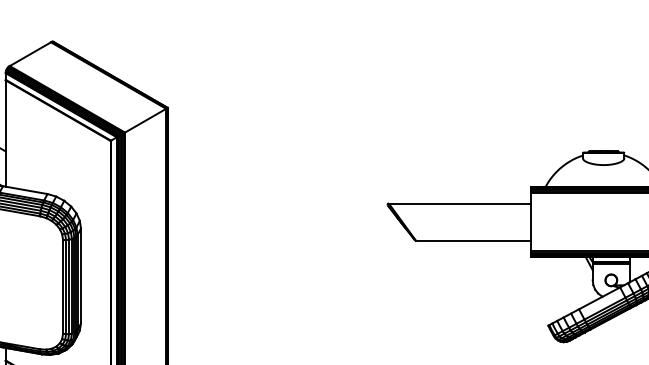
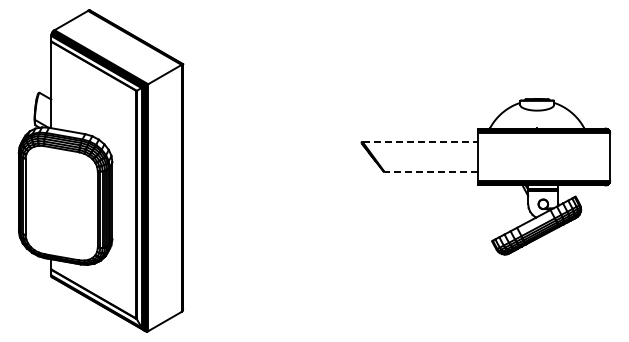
line: (460, 203) -> (420, 141), solid -> dashed
line: (473, 241) -> (431, 172), solid -> dashed

